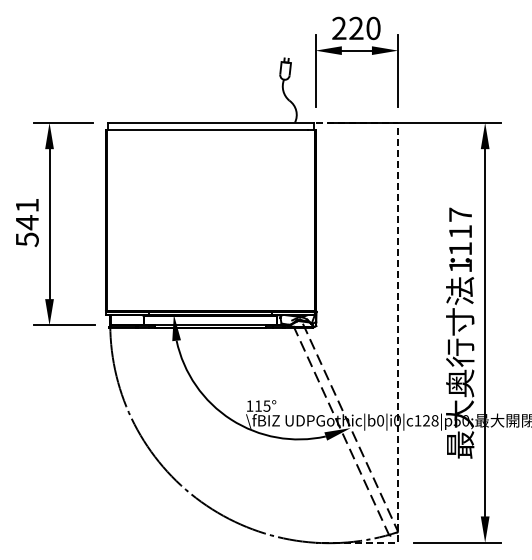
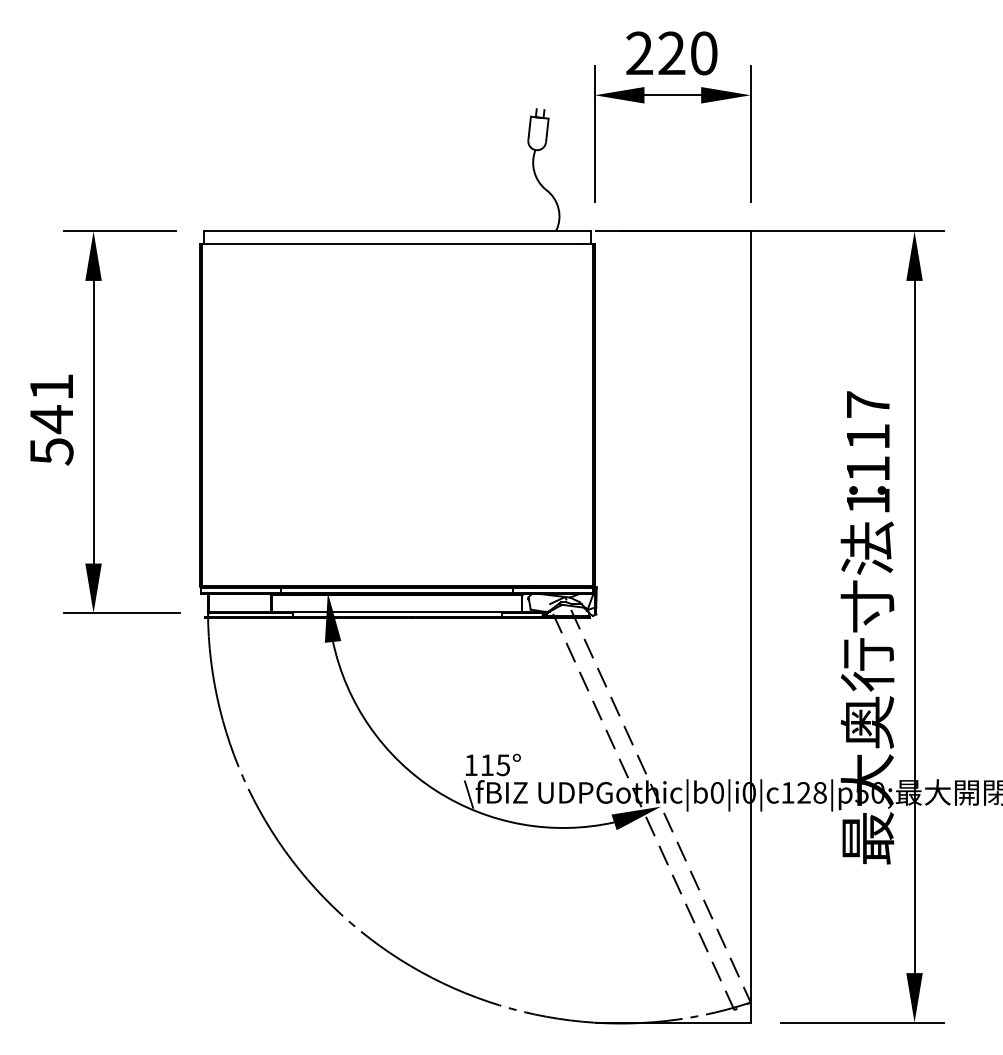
line: (398, 332) -> (751, 626), dashed -> solid

